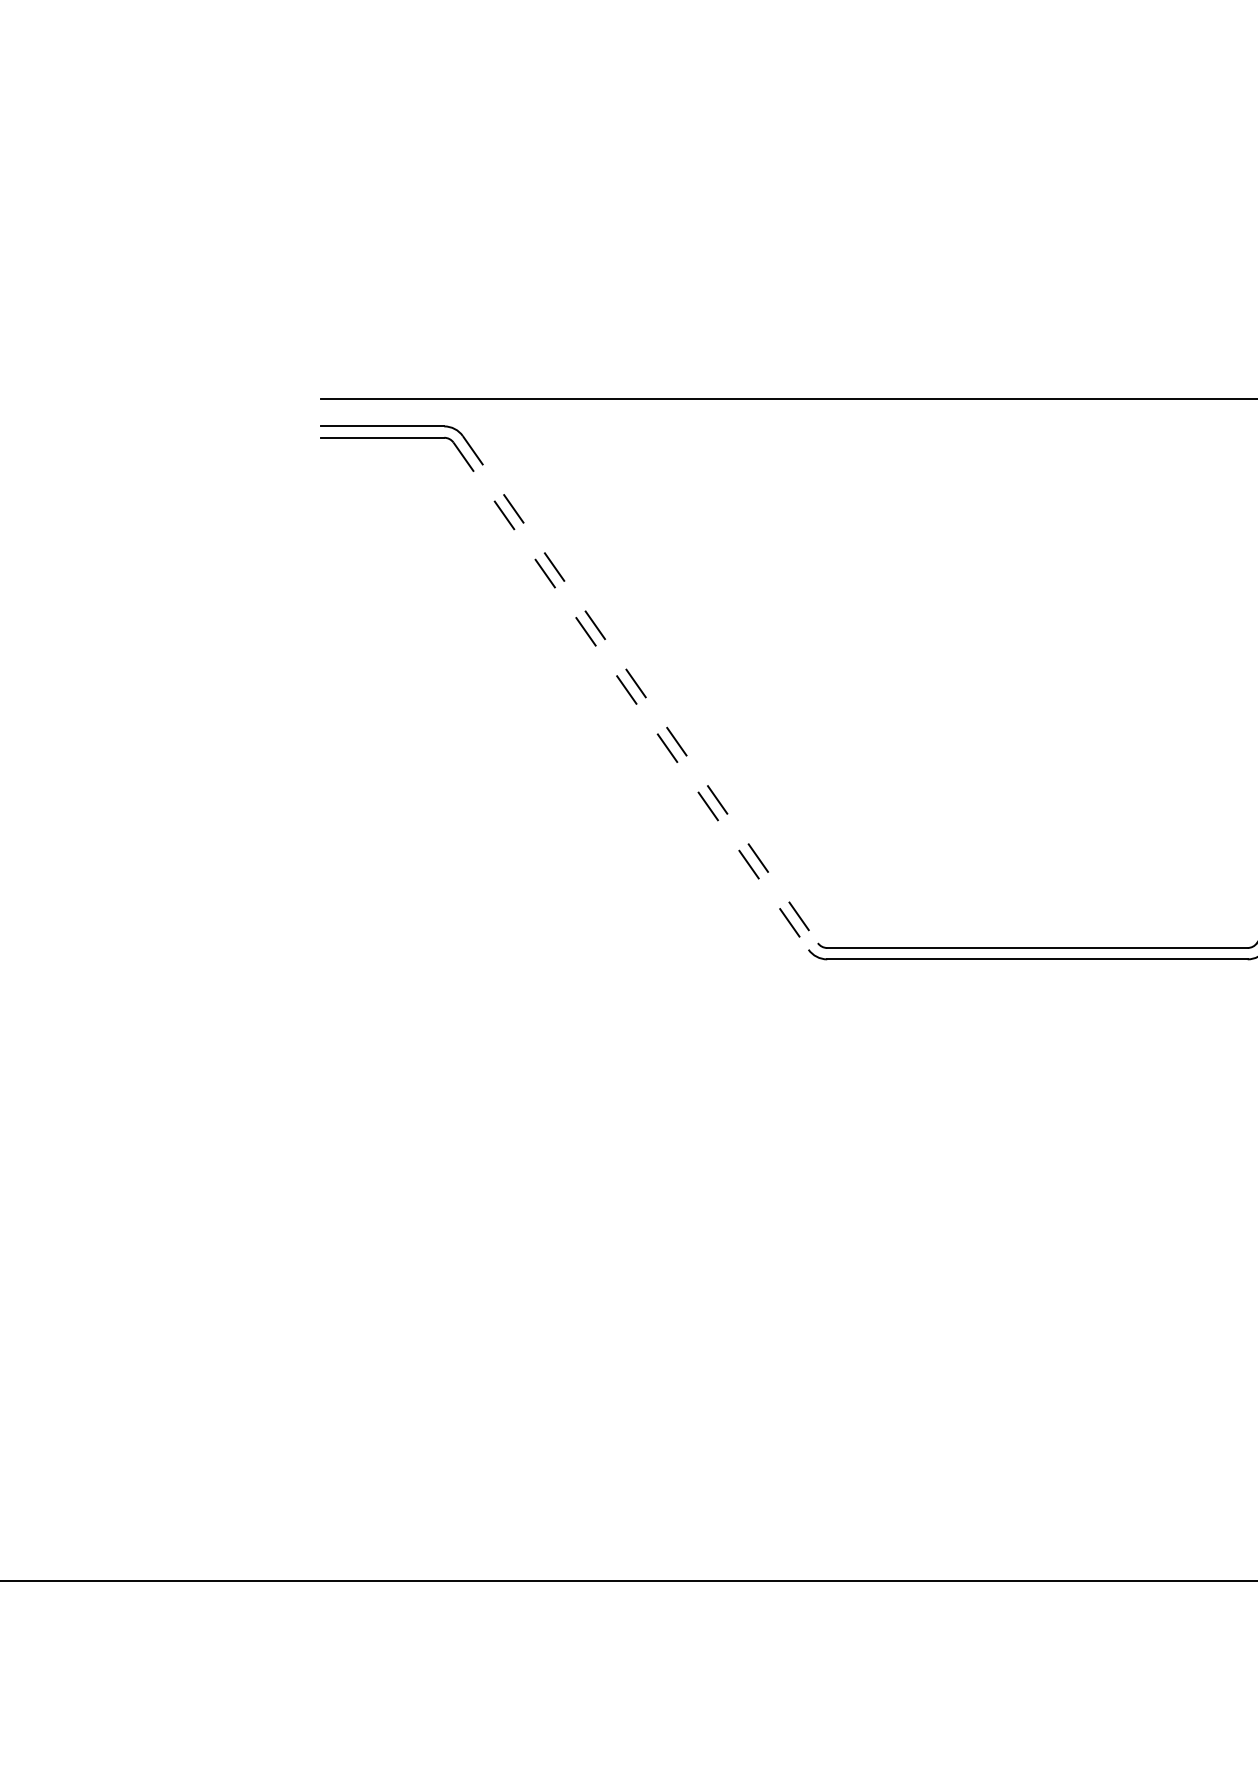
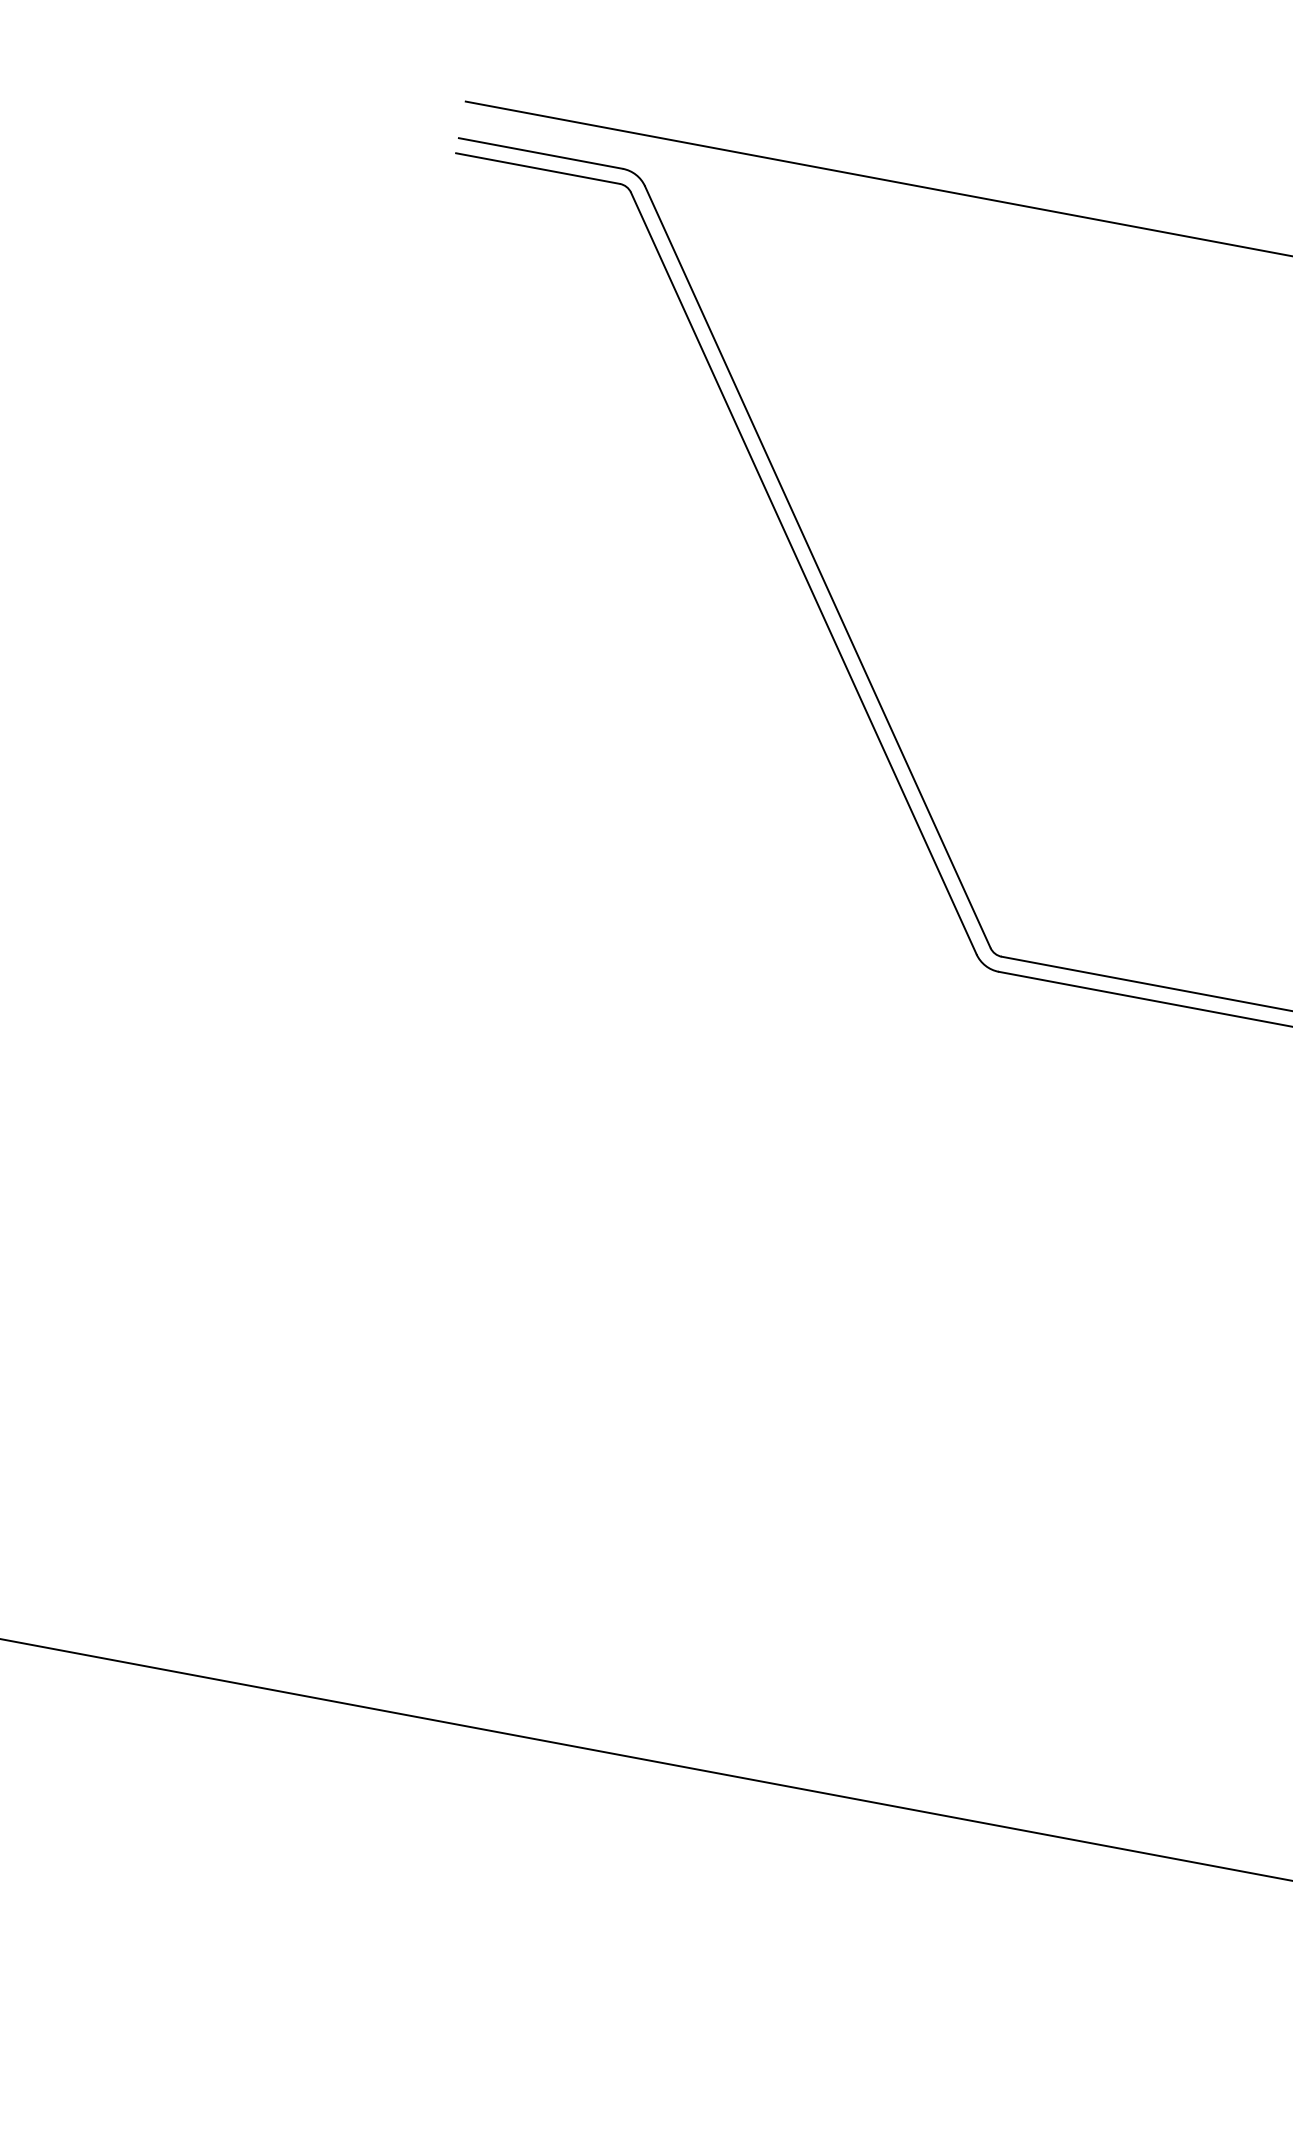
line: (640, 690) -> (817, 568), dashed -> solid
line: (631, 696) -> (804, 574), dashed -> solid

